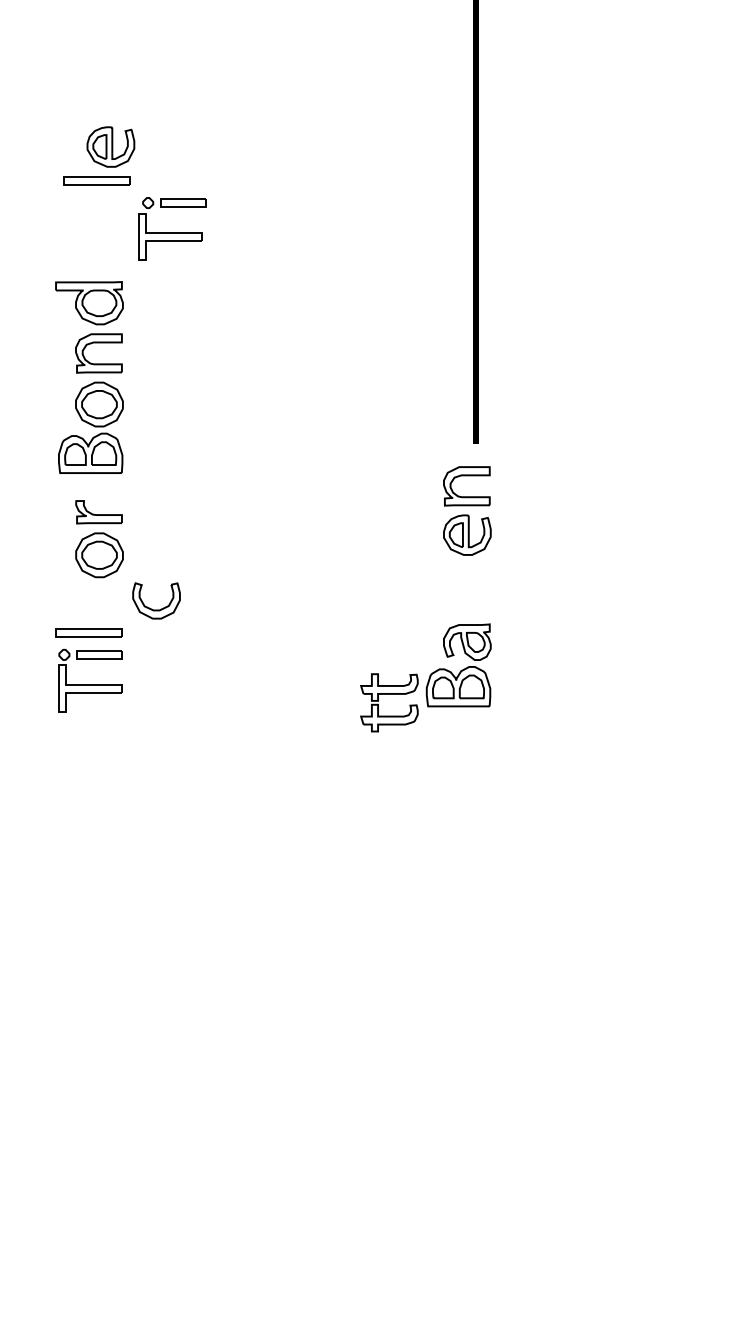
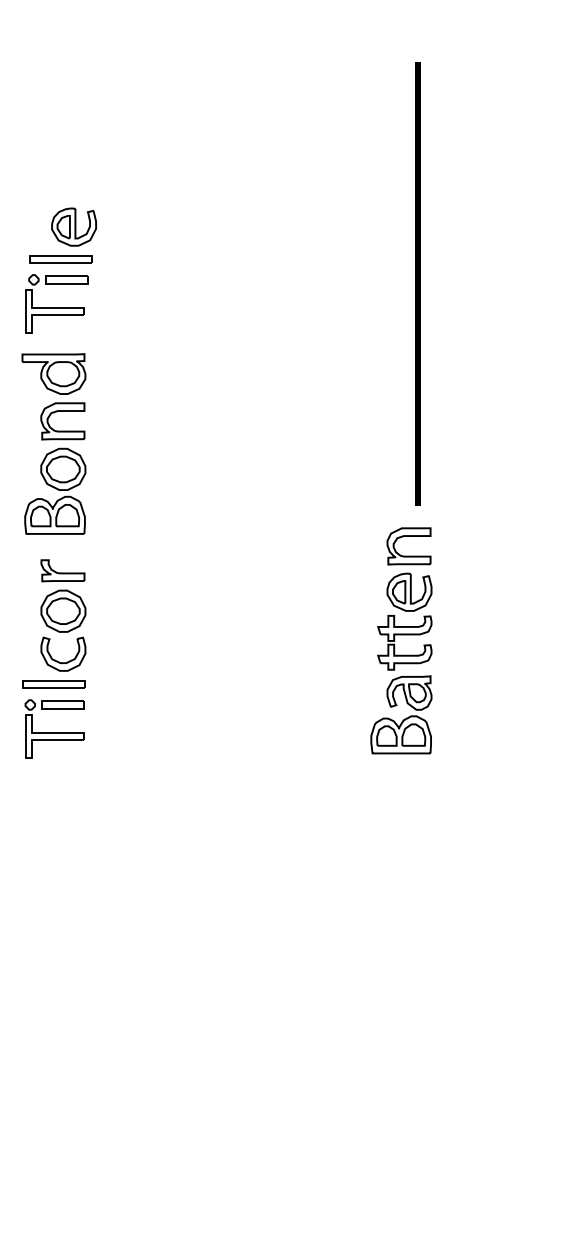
part: (172, 228) -> (56, 303), moved
part: (152, 608) -> (59, 661), moved
part: (389, 694) -> (404, 634), moved

